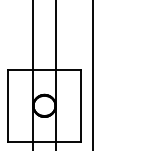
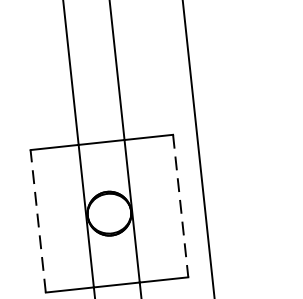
line: (8, 105) -> (38, 220), solid -> dashed
line: (80, 106) -> (180, 207), solid -> dashed

